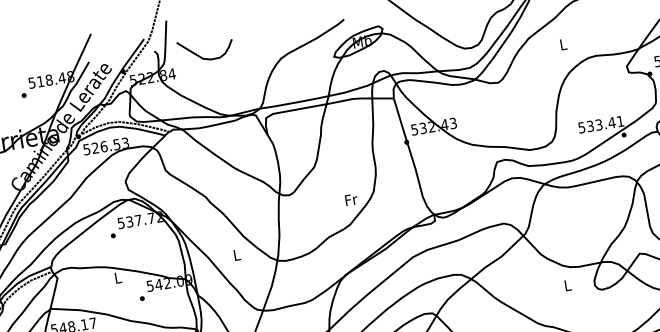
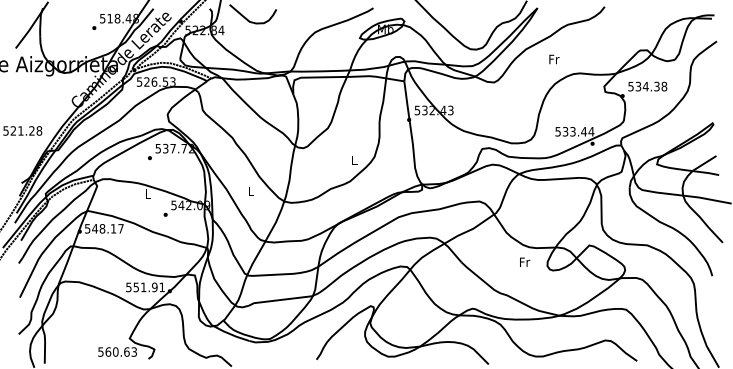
text: (563, 44) -> (554, 59), L -> Fr
text: (620, 121) -> (591, 131), 533.41 -> 533.44
text: (351, 199) -> (354, 160), Fr -> L
text: (568, 284) -> (525, 261), L -> Fr

